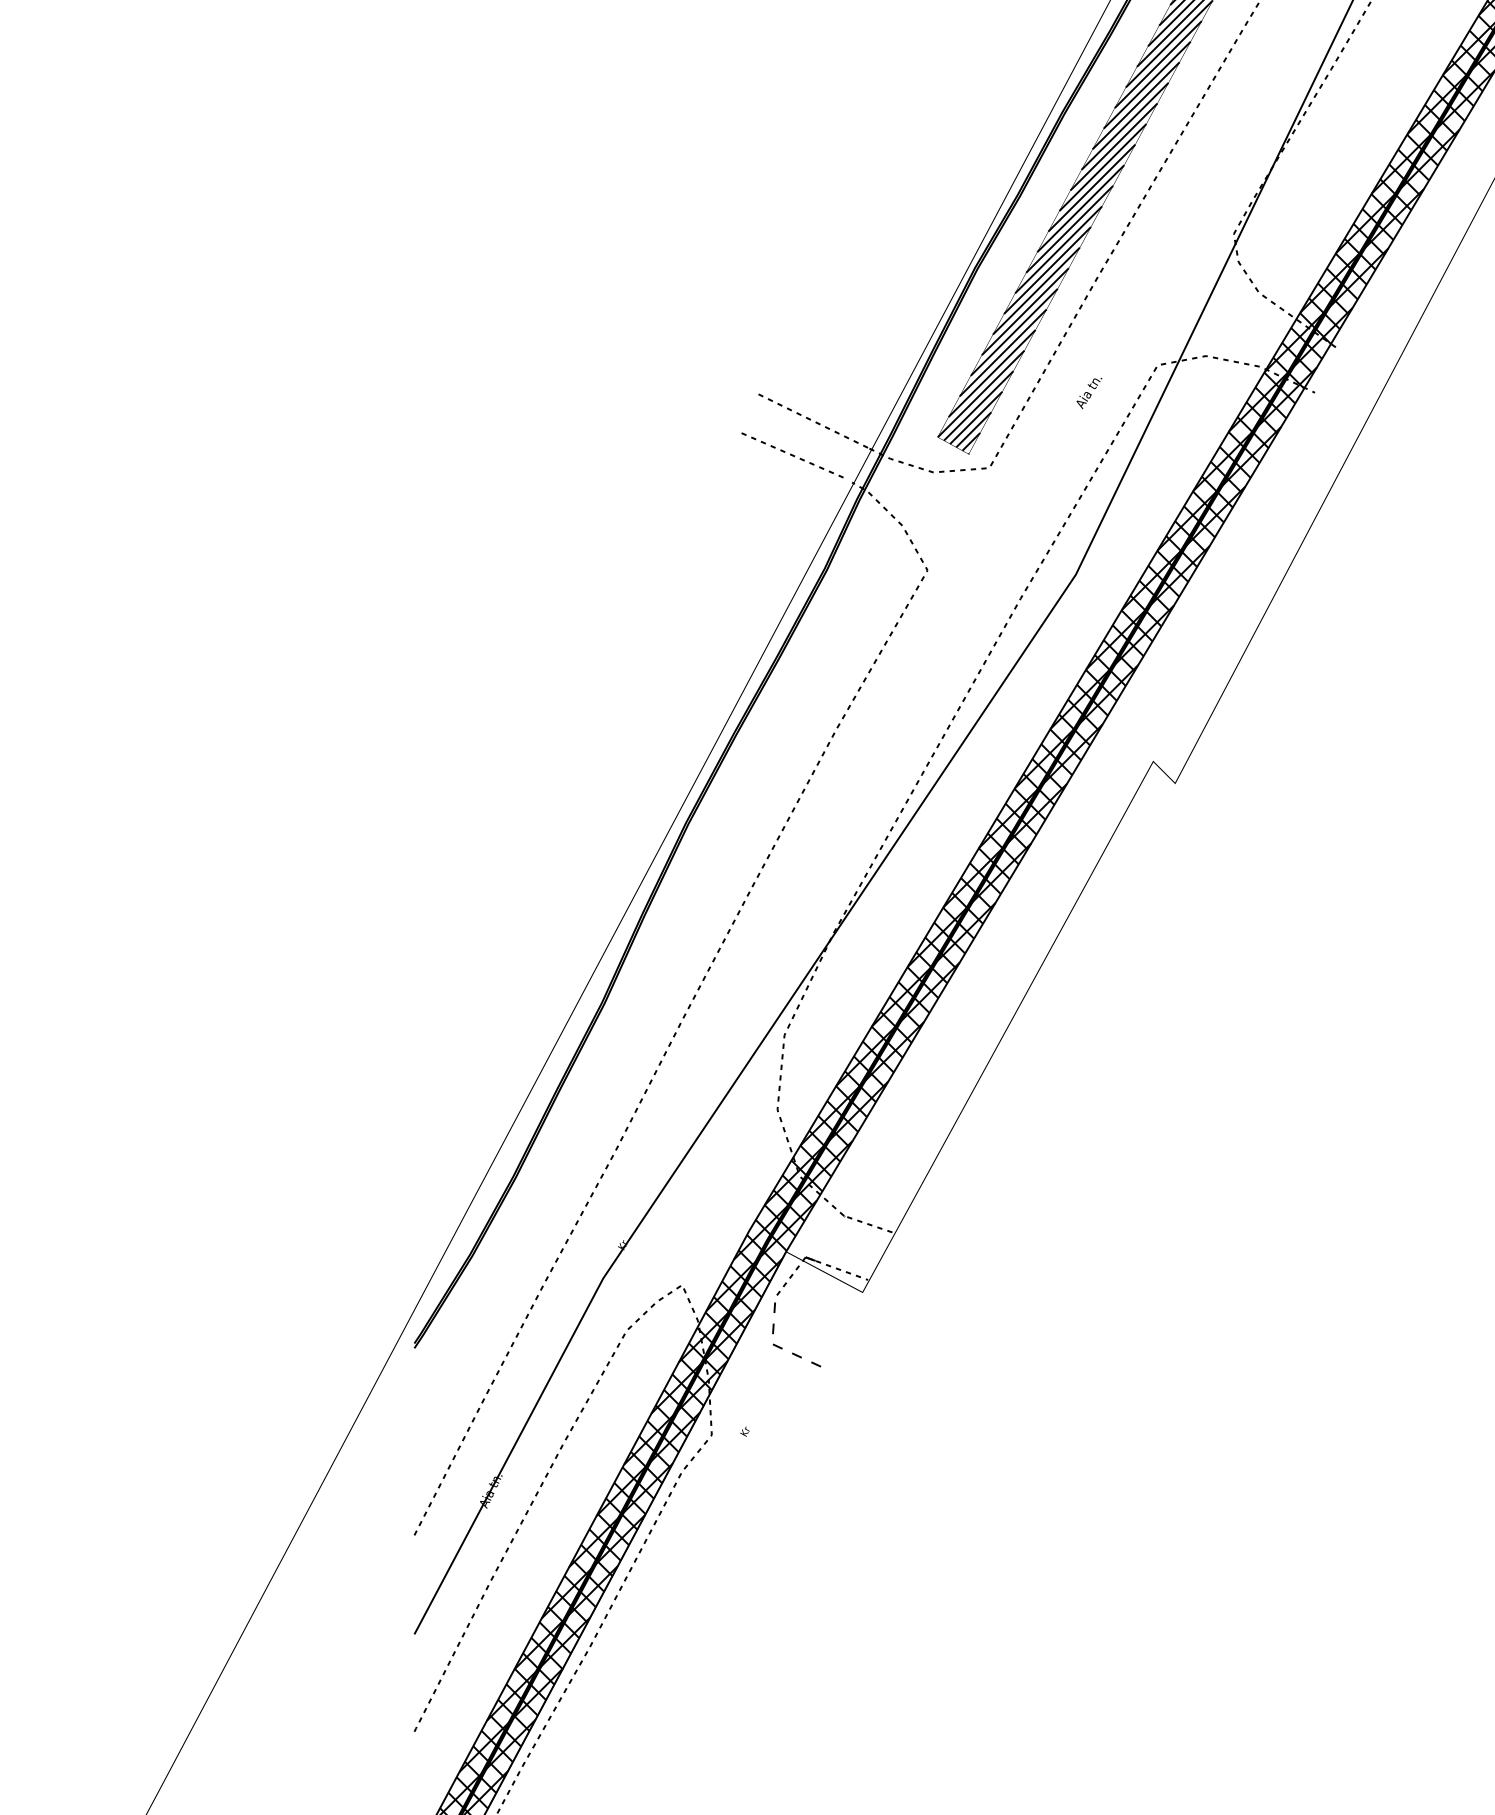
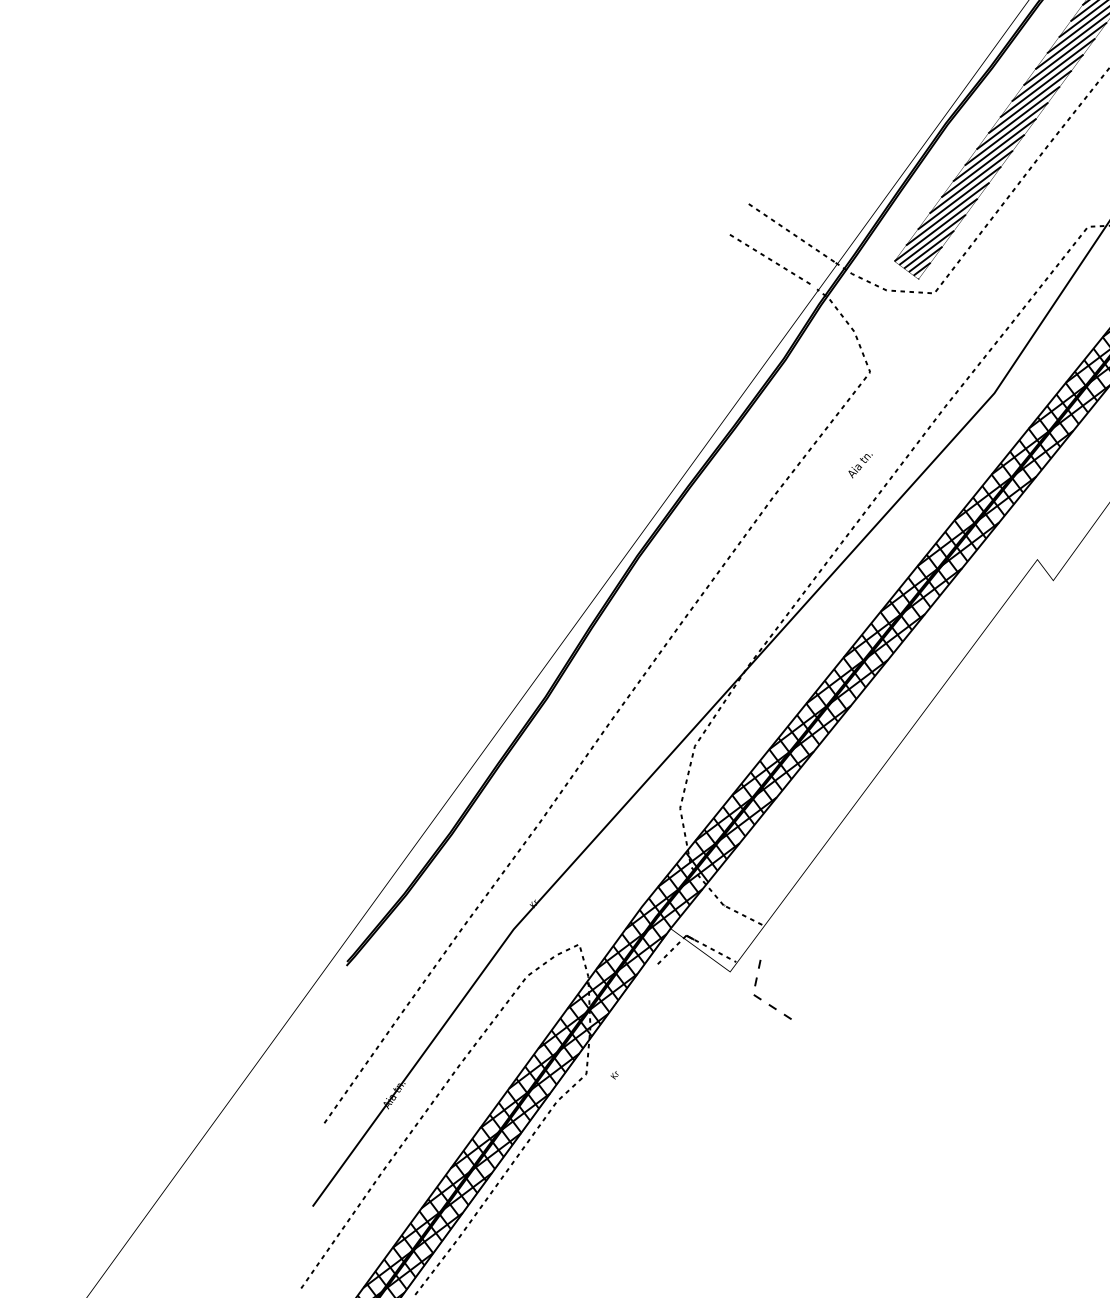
text: (1089, 393) -> (860, 466), moved
line: (793, 1352) -> (770, 1004), moved

